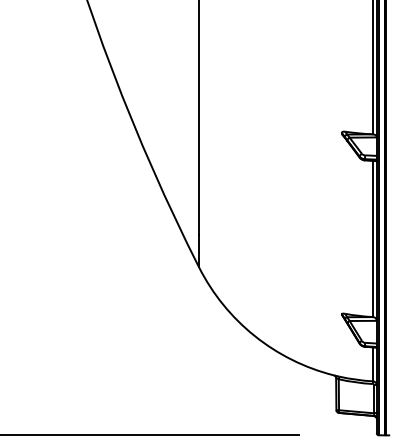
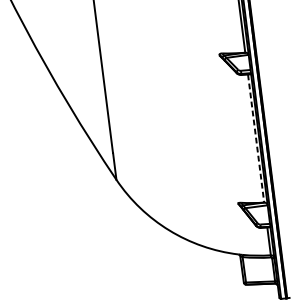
line: (372, 239) -> (255, 139), solid -> dashed

